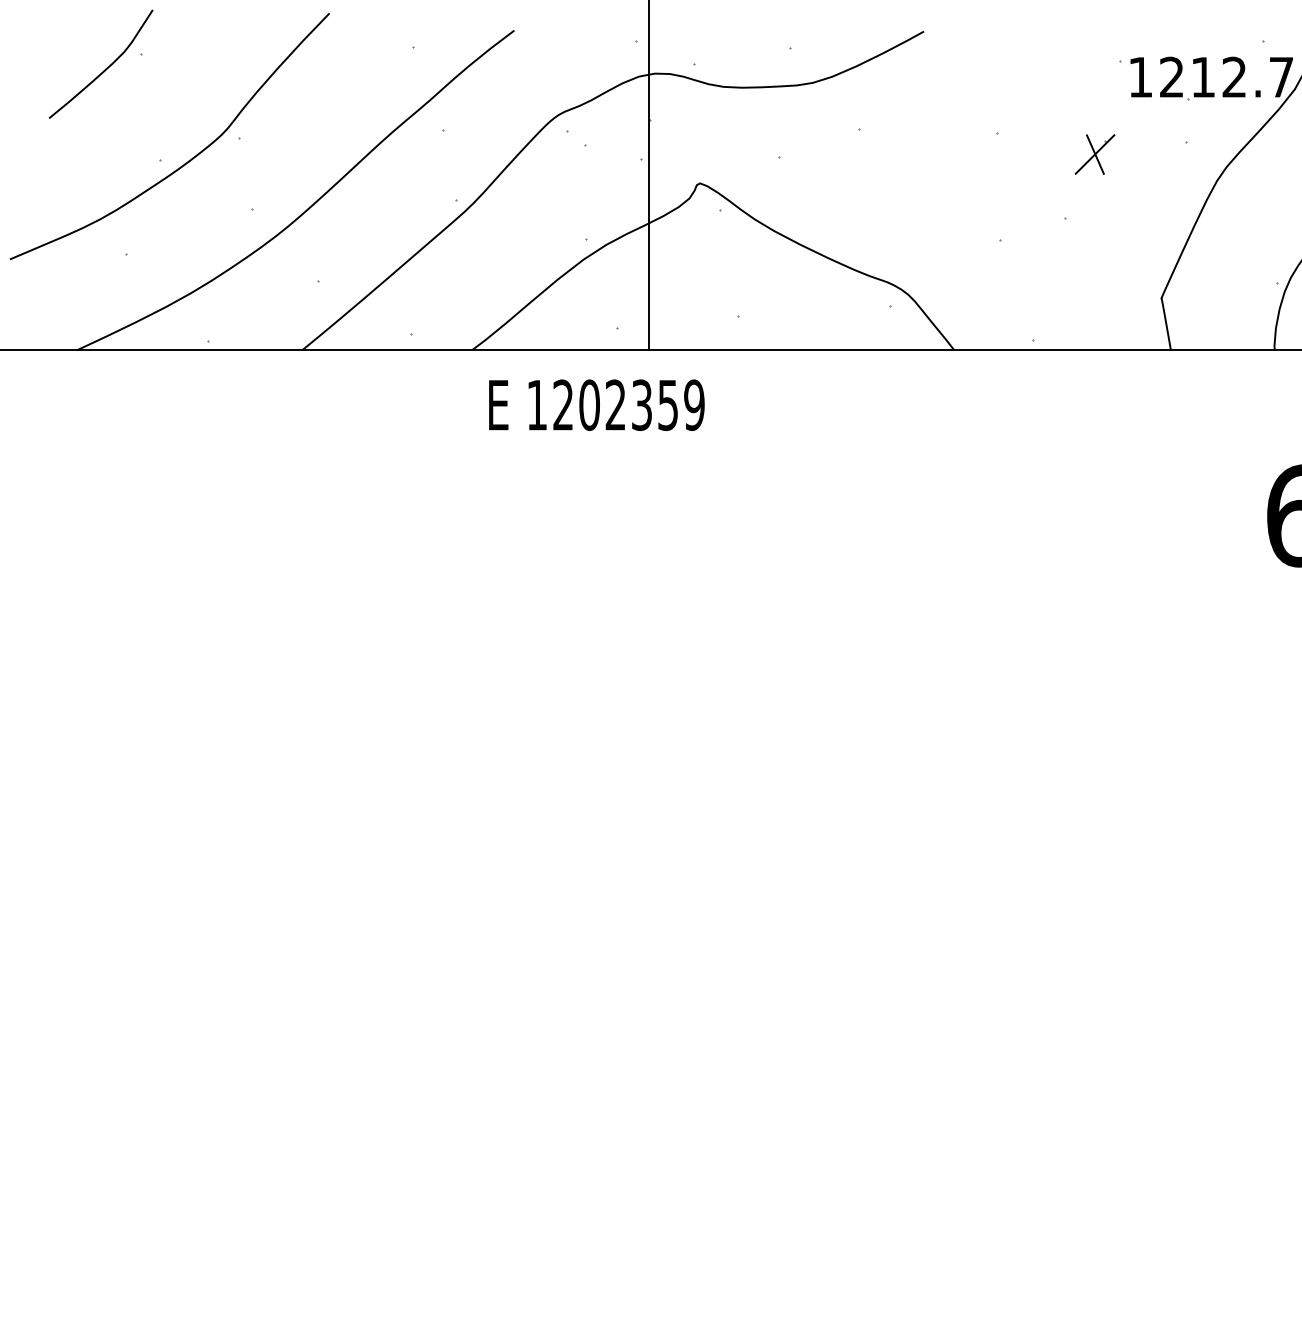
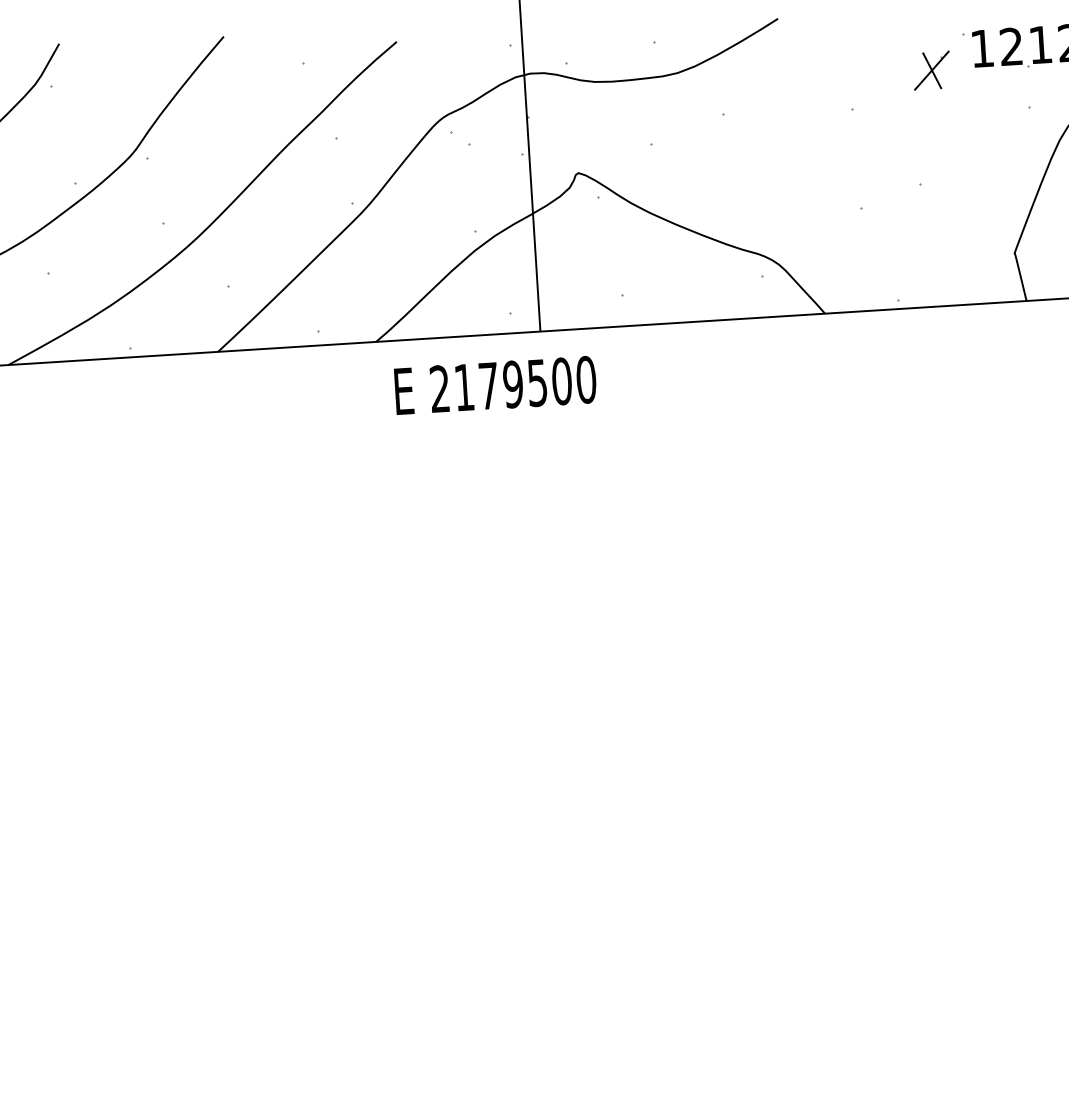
part: (1094, 154) -> (931, 70), moved
text: (615, 404) -> (512, 383), 1202359 -> 2179500

